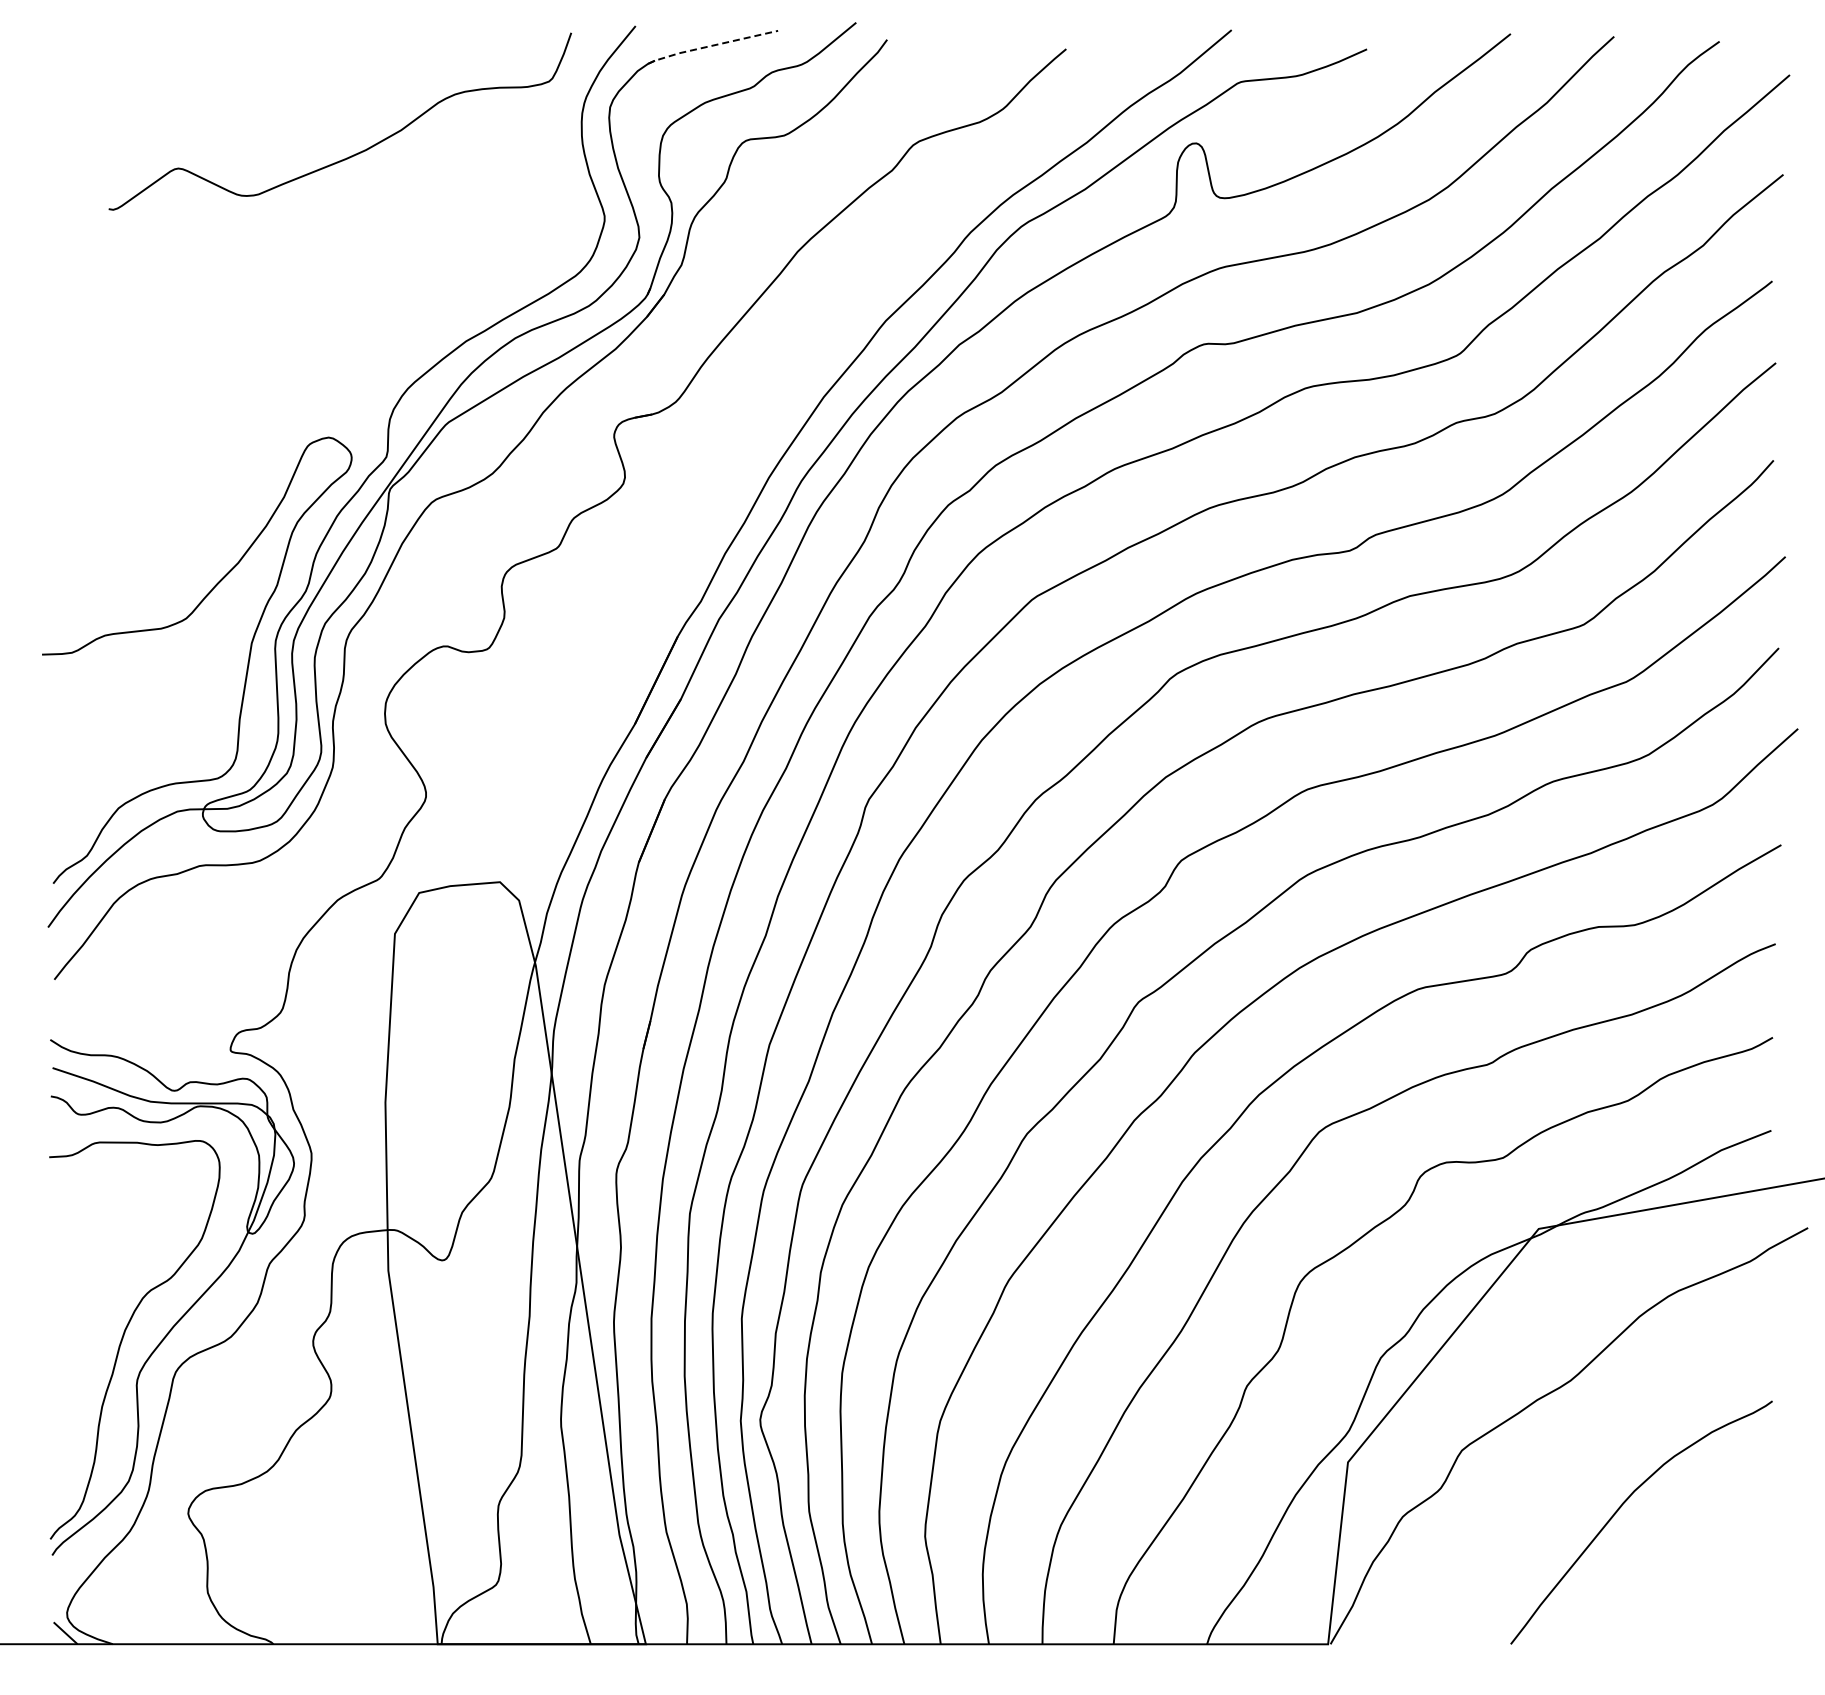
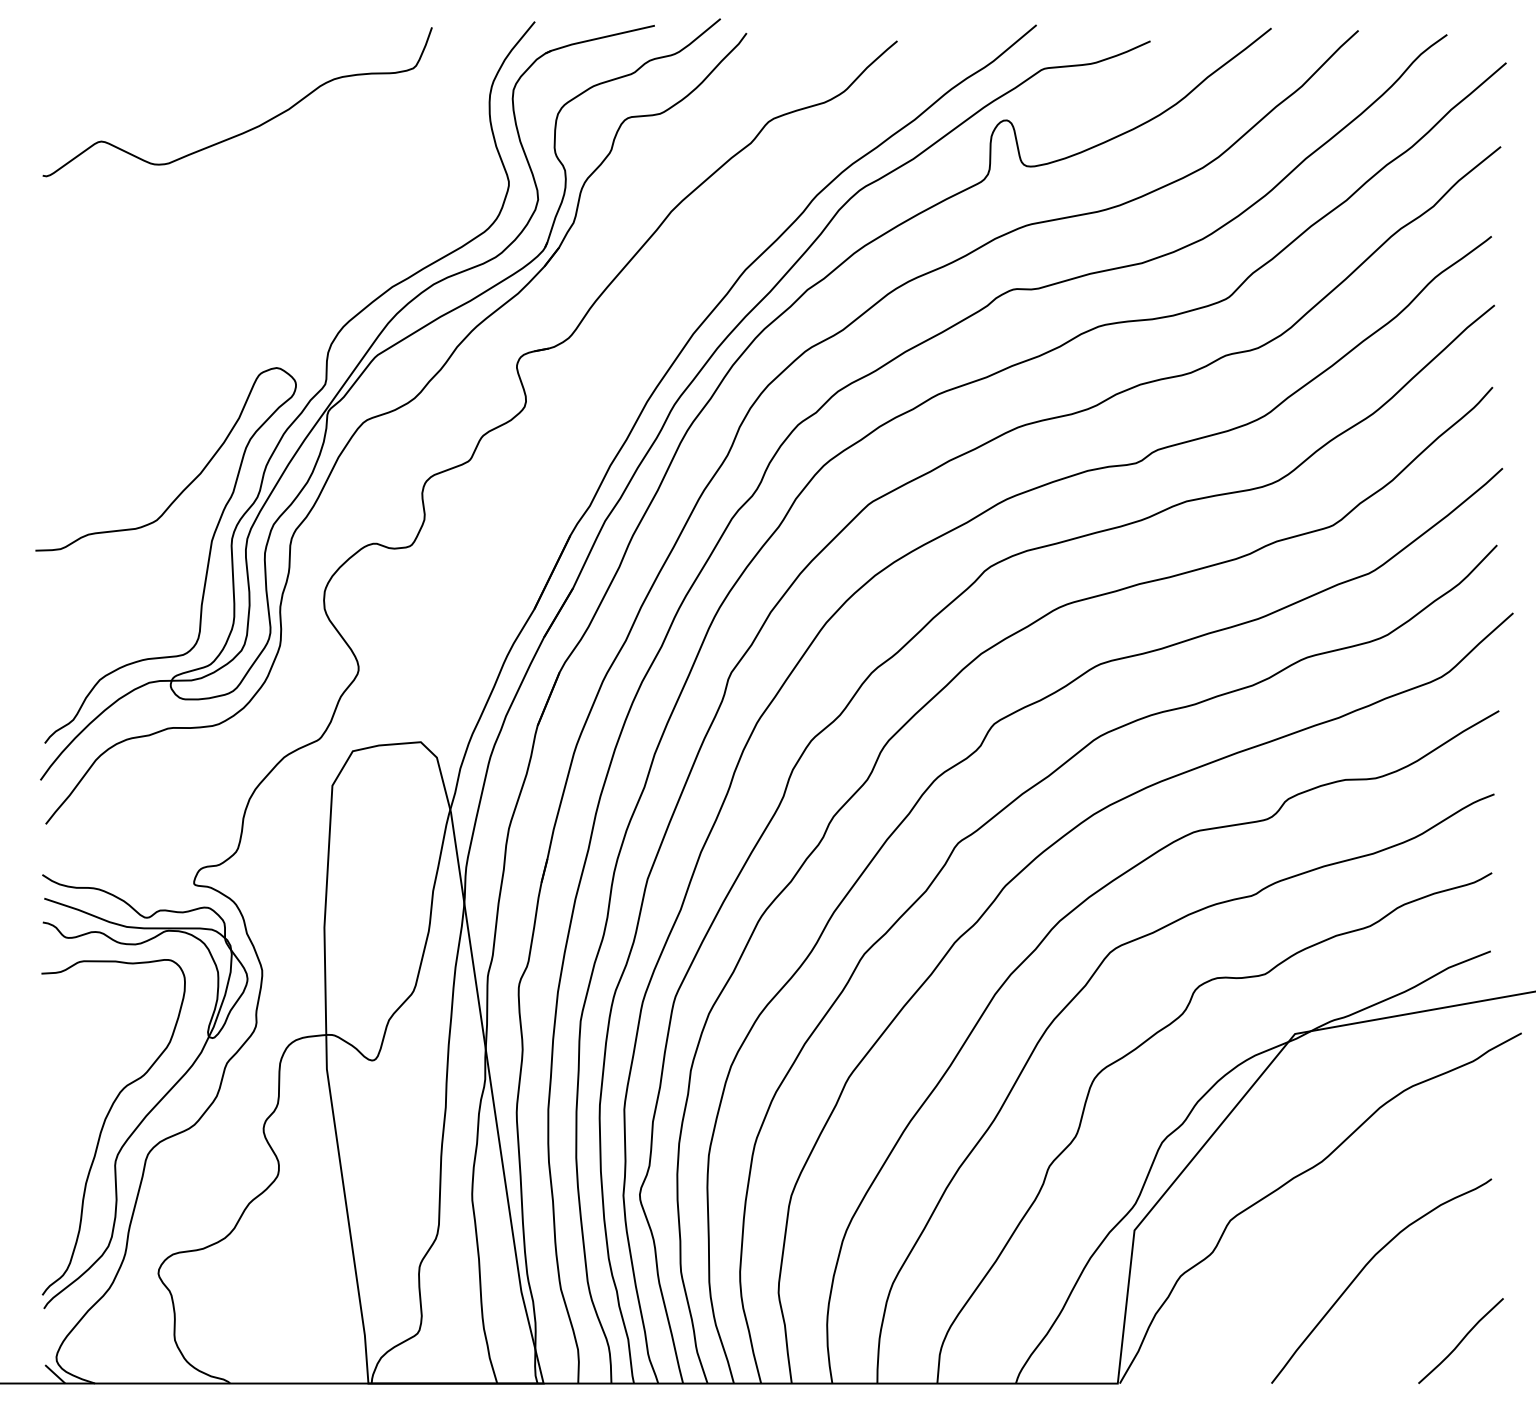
line: (711, 45) -> (598, 38), dashed -> solid
curve: (355, 153) -> (250, 128), moved
curve: (1735, 1593) -> (1460, 1340), added

